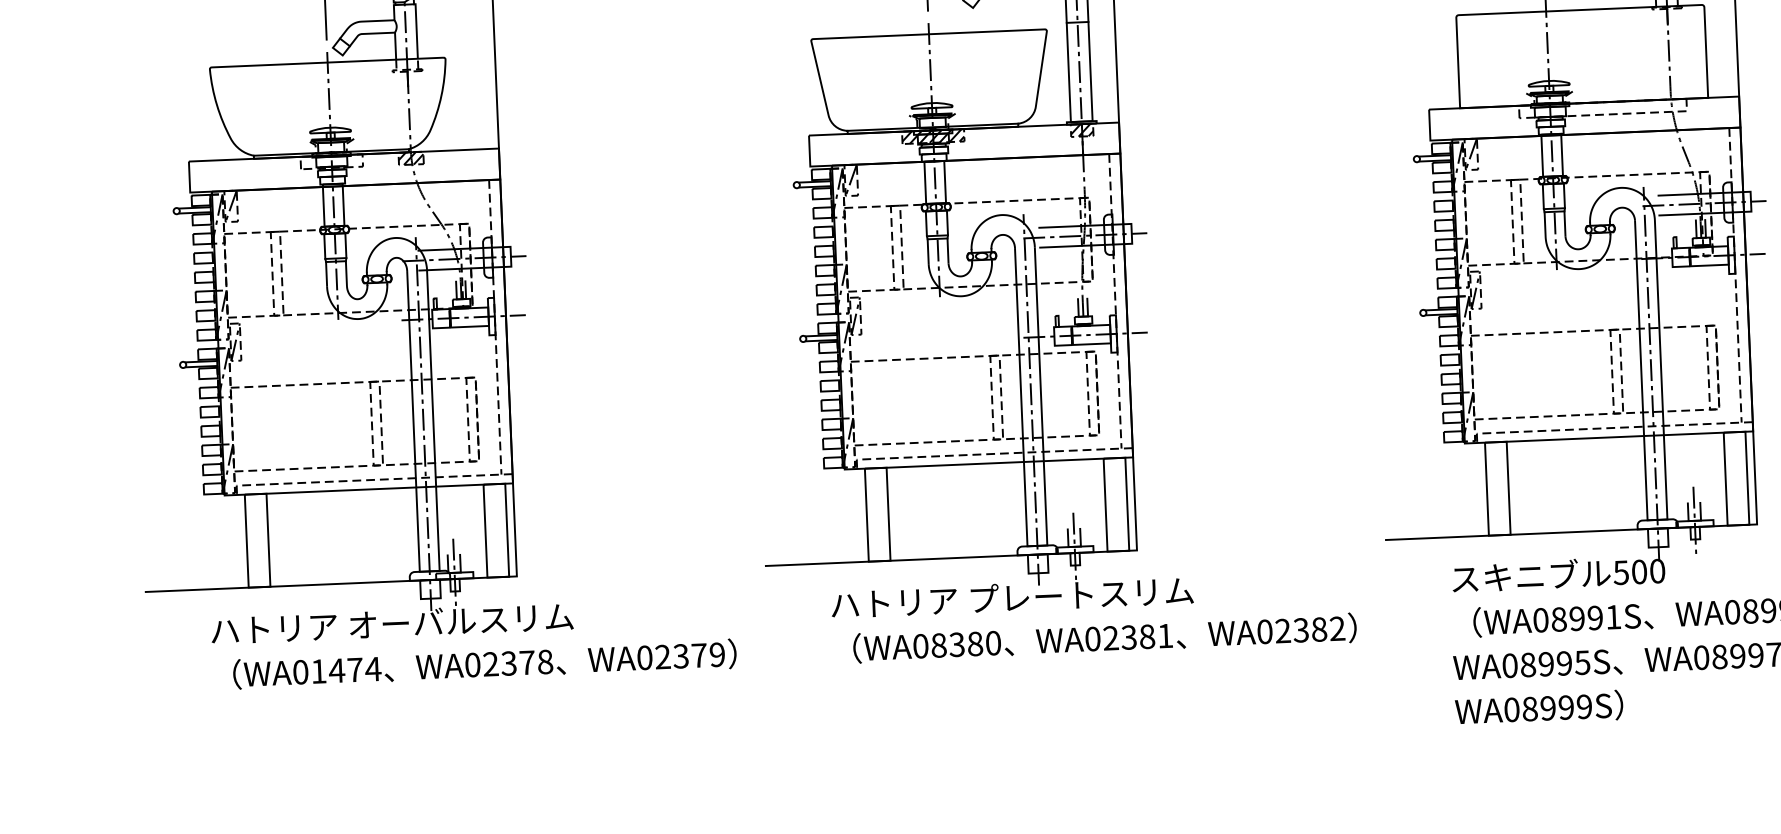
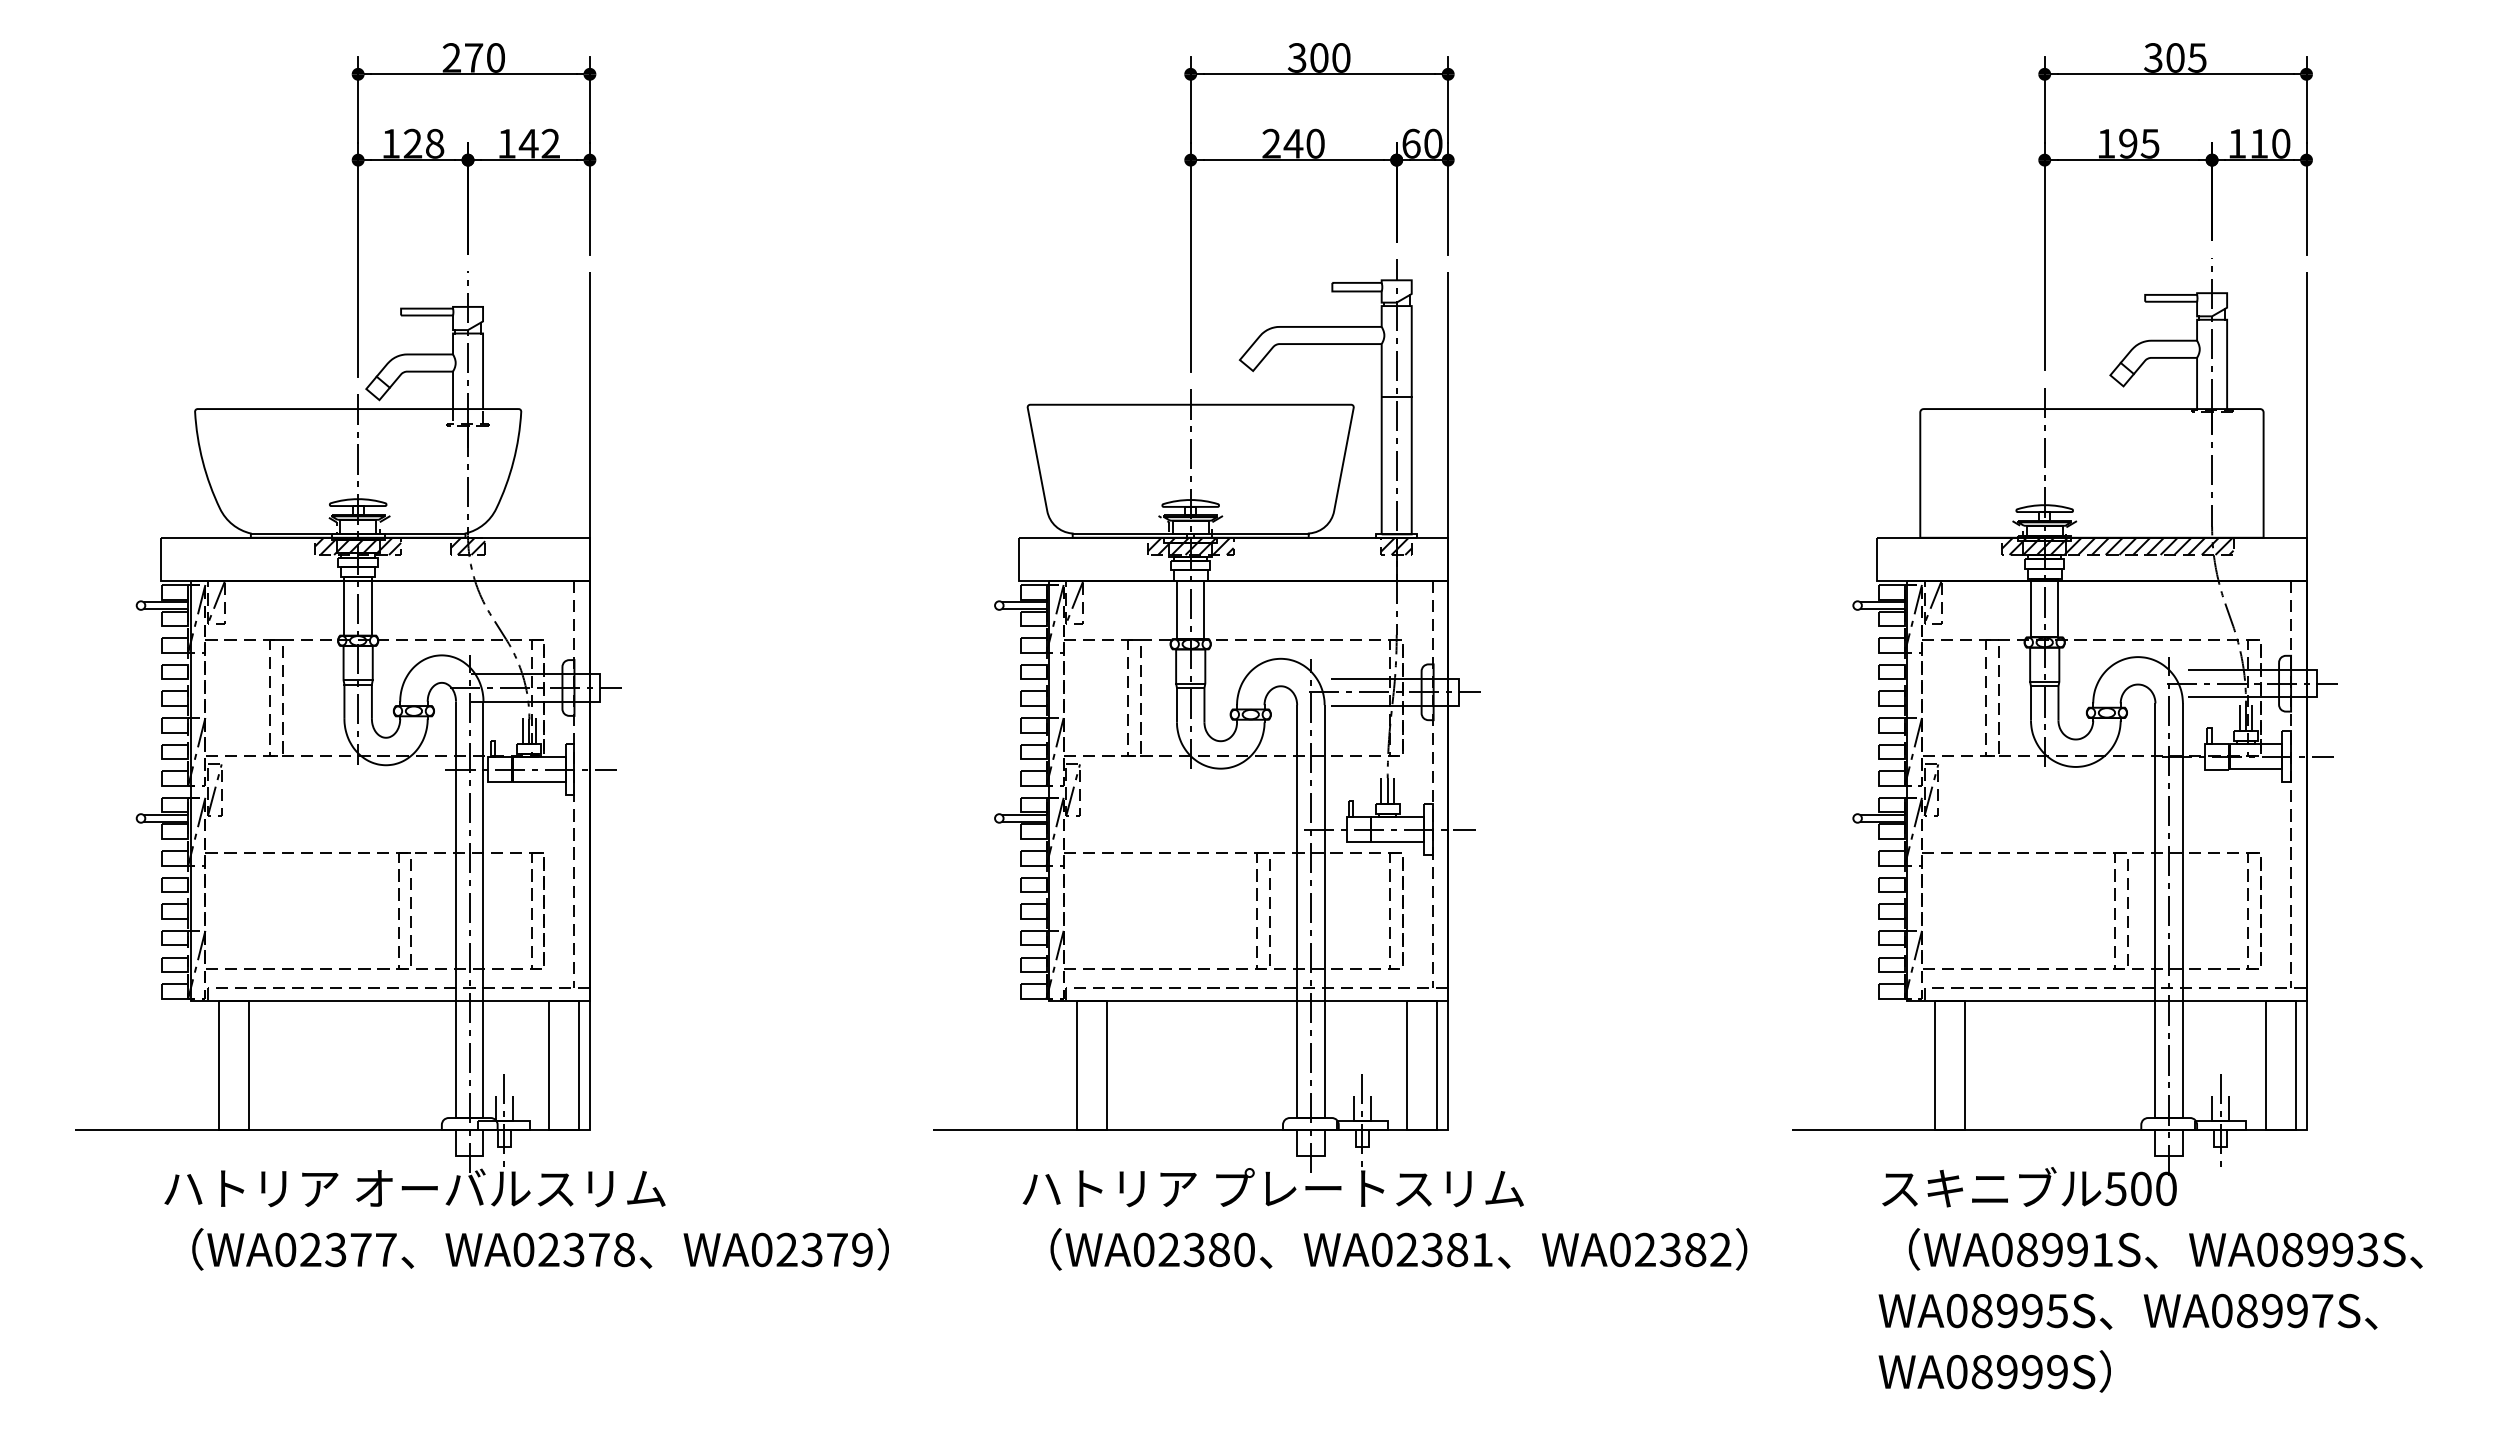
hatch: (1602, 107) -> (2117, 545), added
hatch: (332, 161) -> (358, 545), added
text: (938, 645) -> (1168, 1249), WA08380 -> WA02380
text: (346, 670) -> (348, 1249), WA01474 -> WA02377

